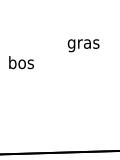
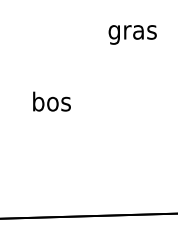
text: (83, 45) -> (132, 34), moved
text: (21, 62) -> (51, 101), moved

